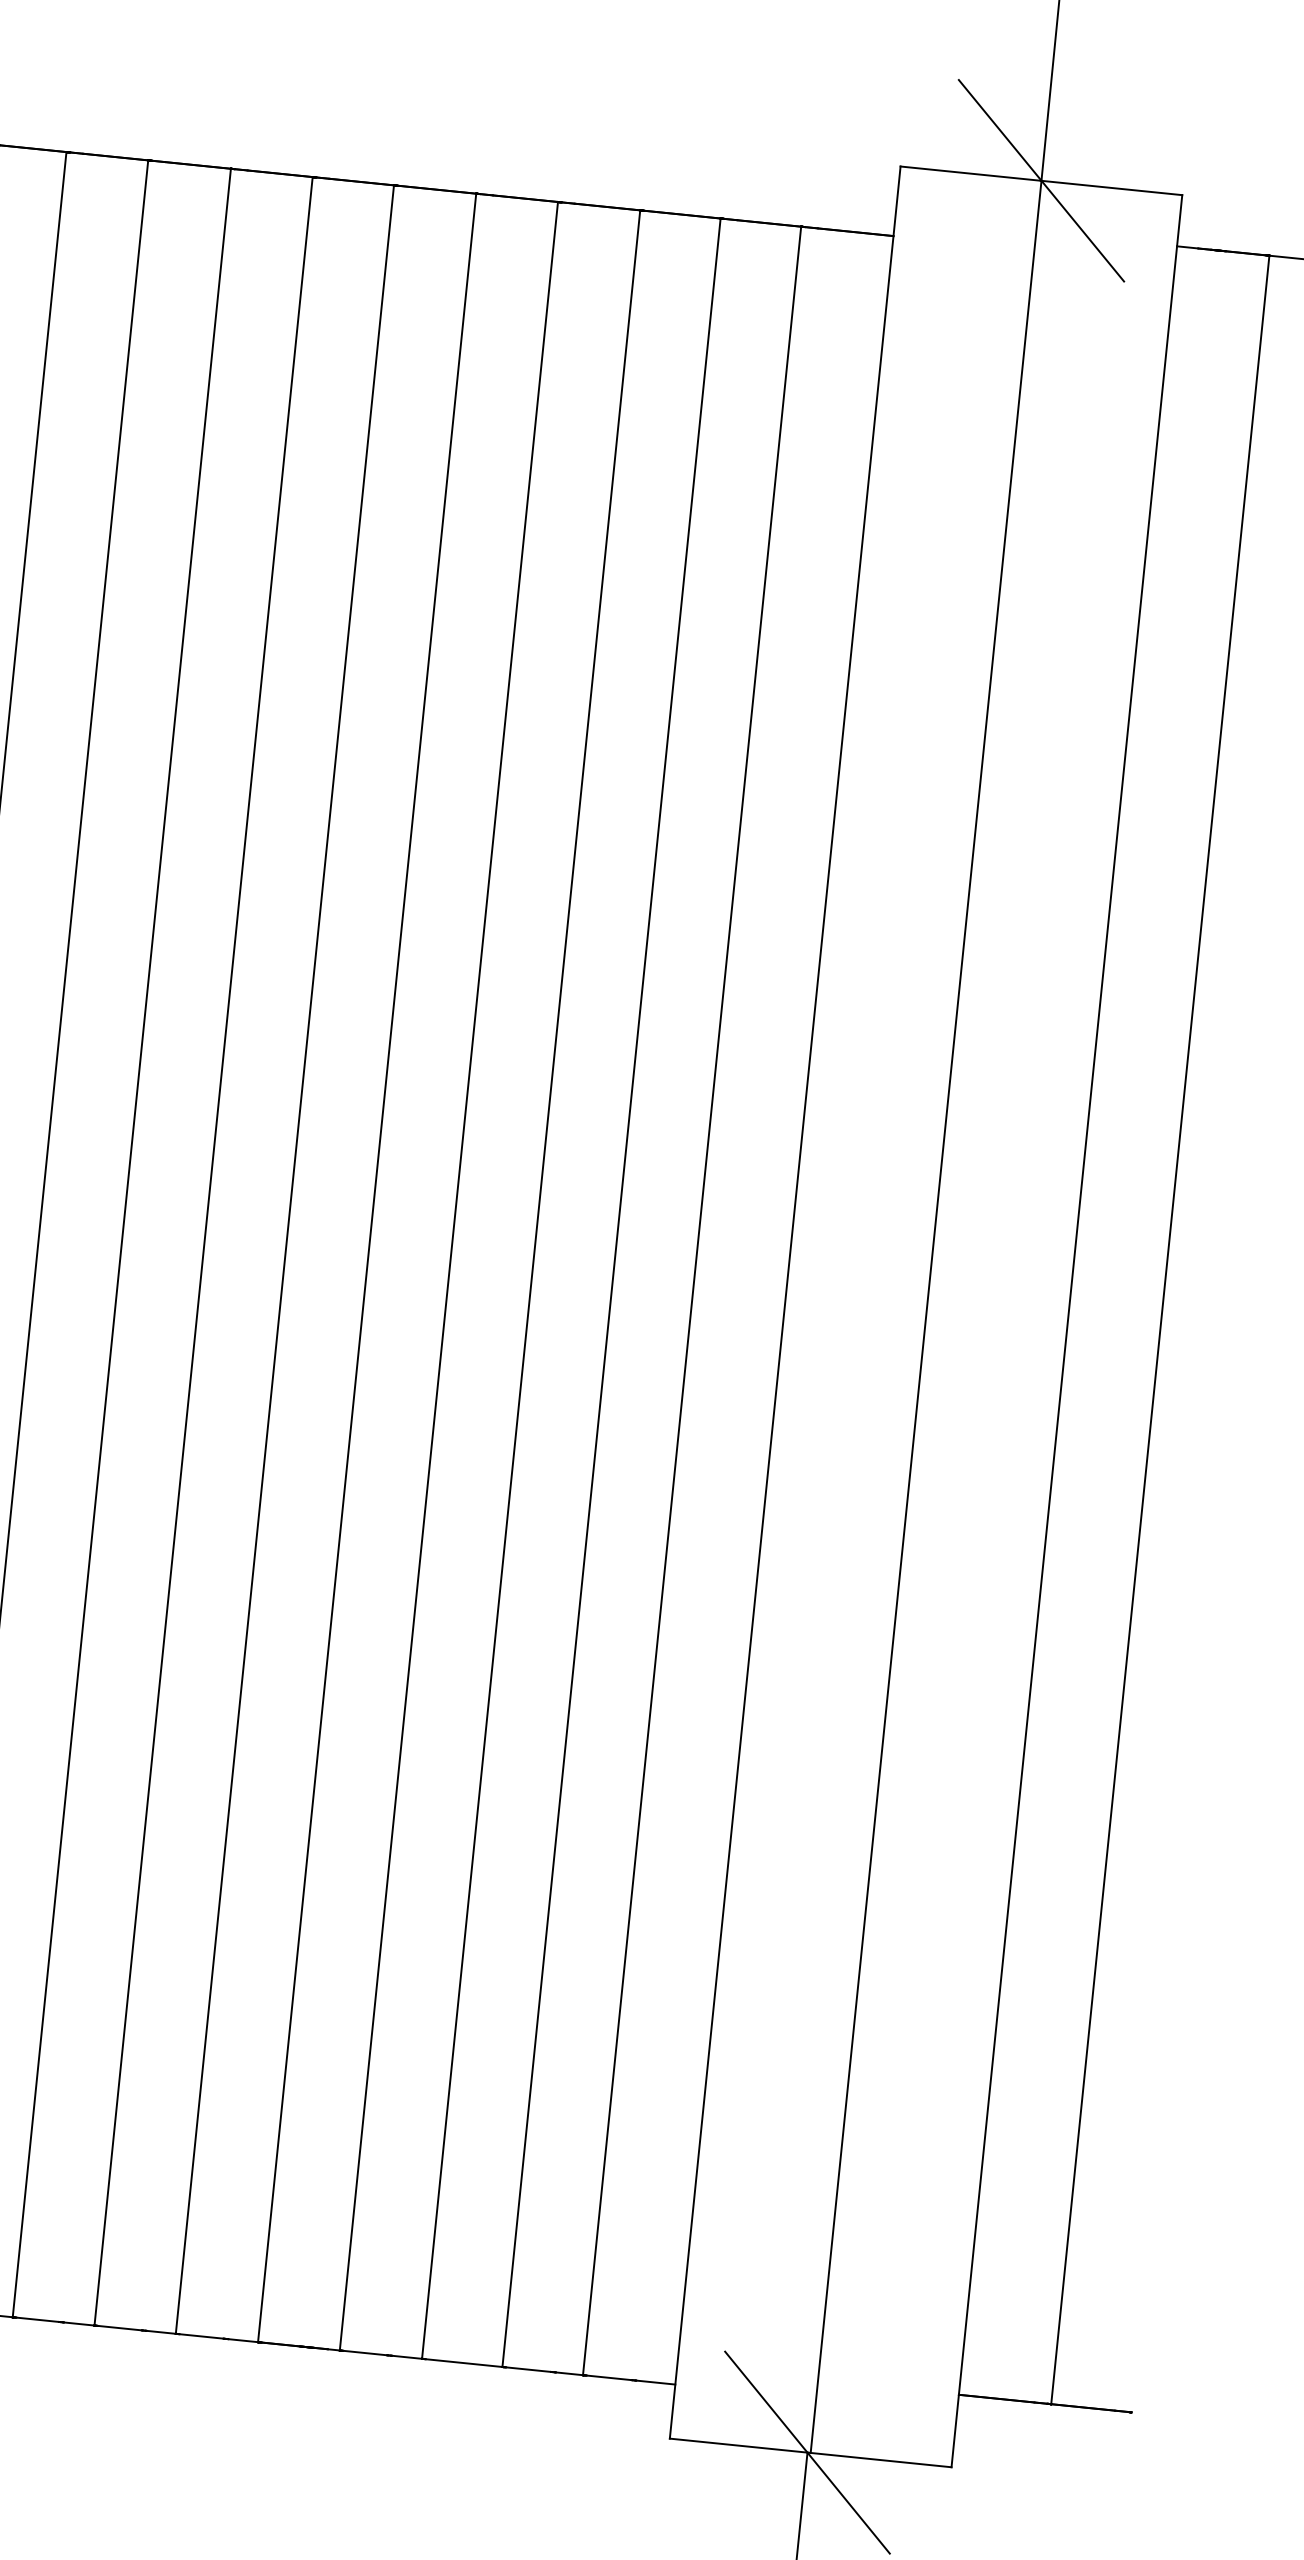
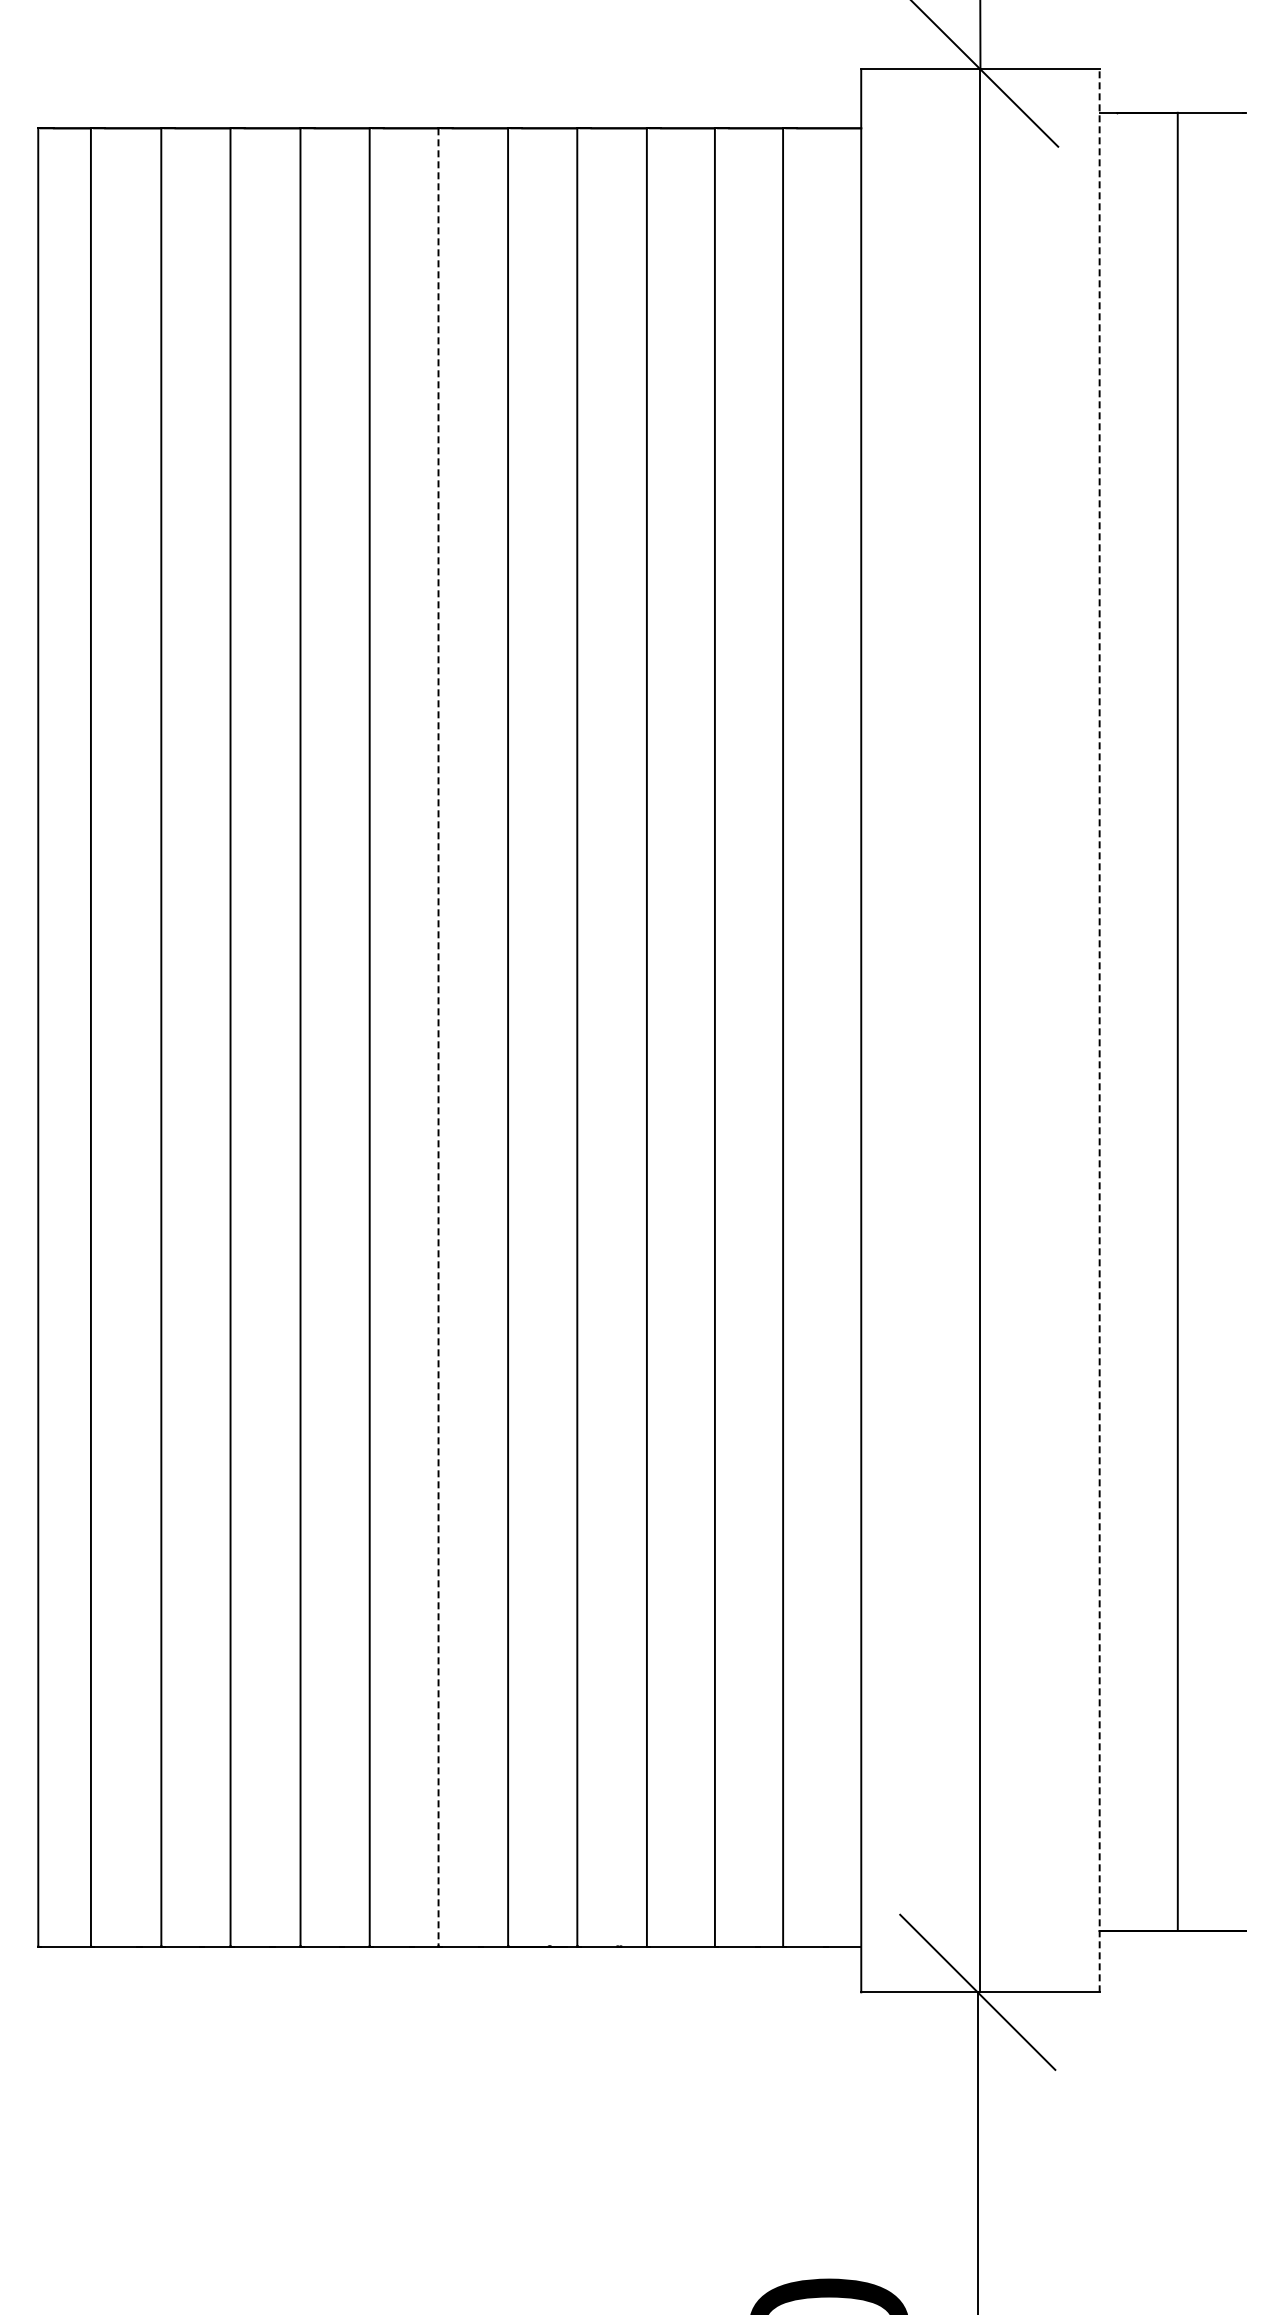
line: (284, 1259) -> (438, 1037), solid -> dashed
line: (1066, 1330) -> (1099, 1030), solid -> dashed

